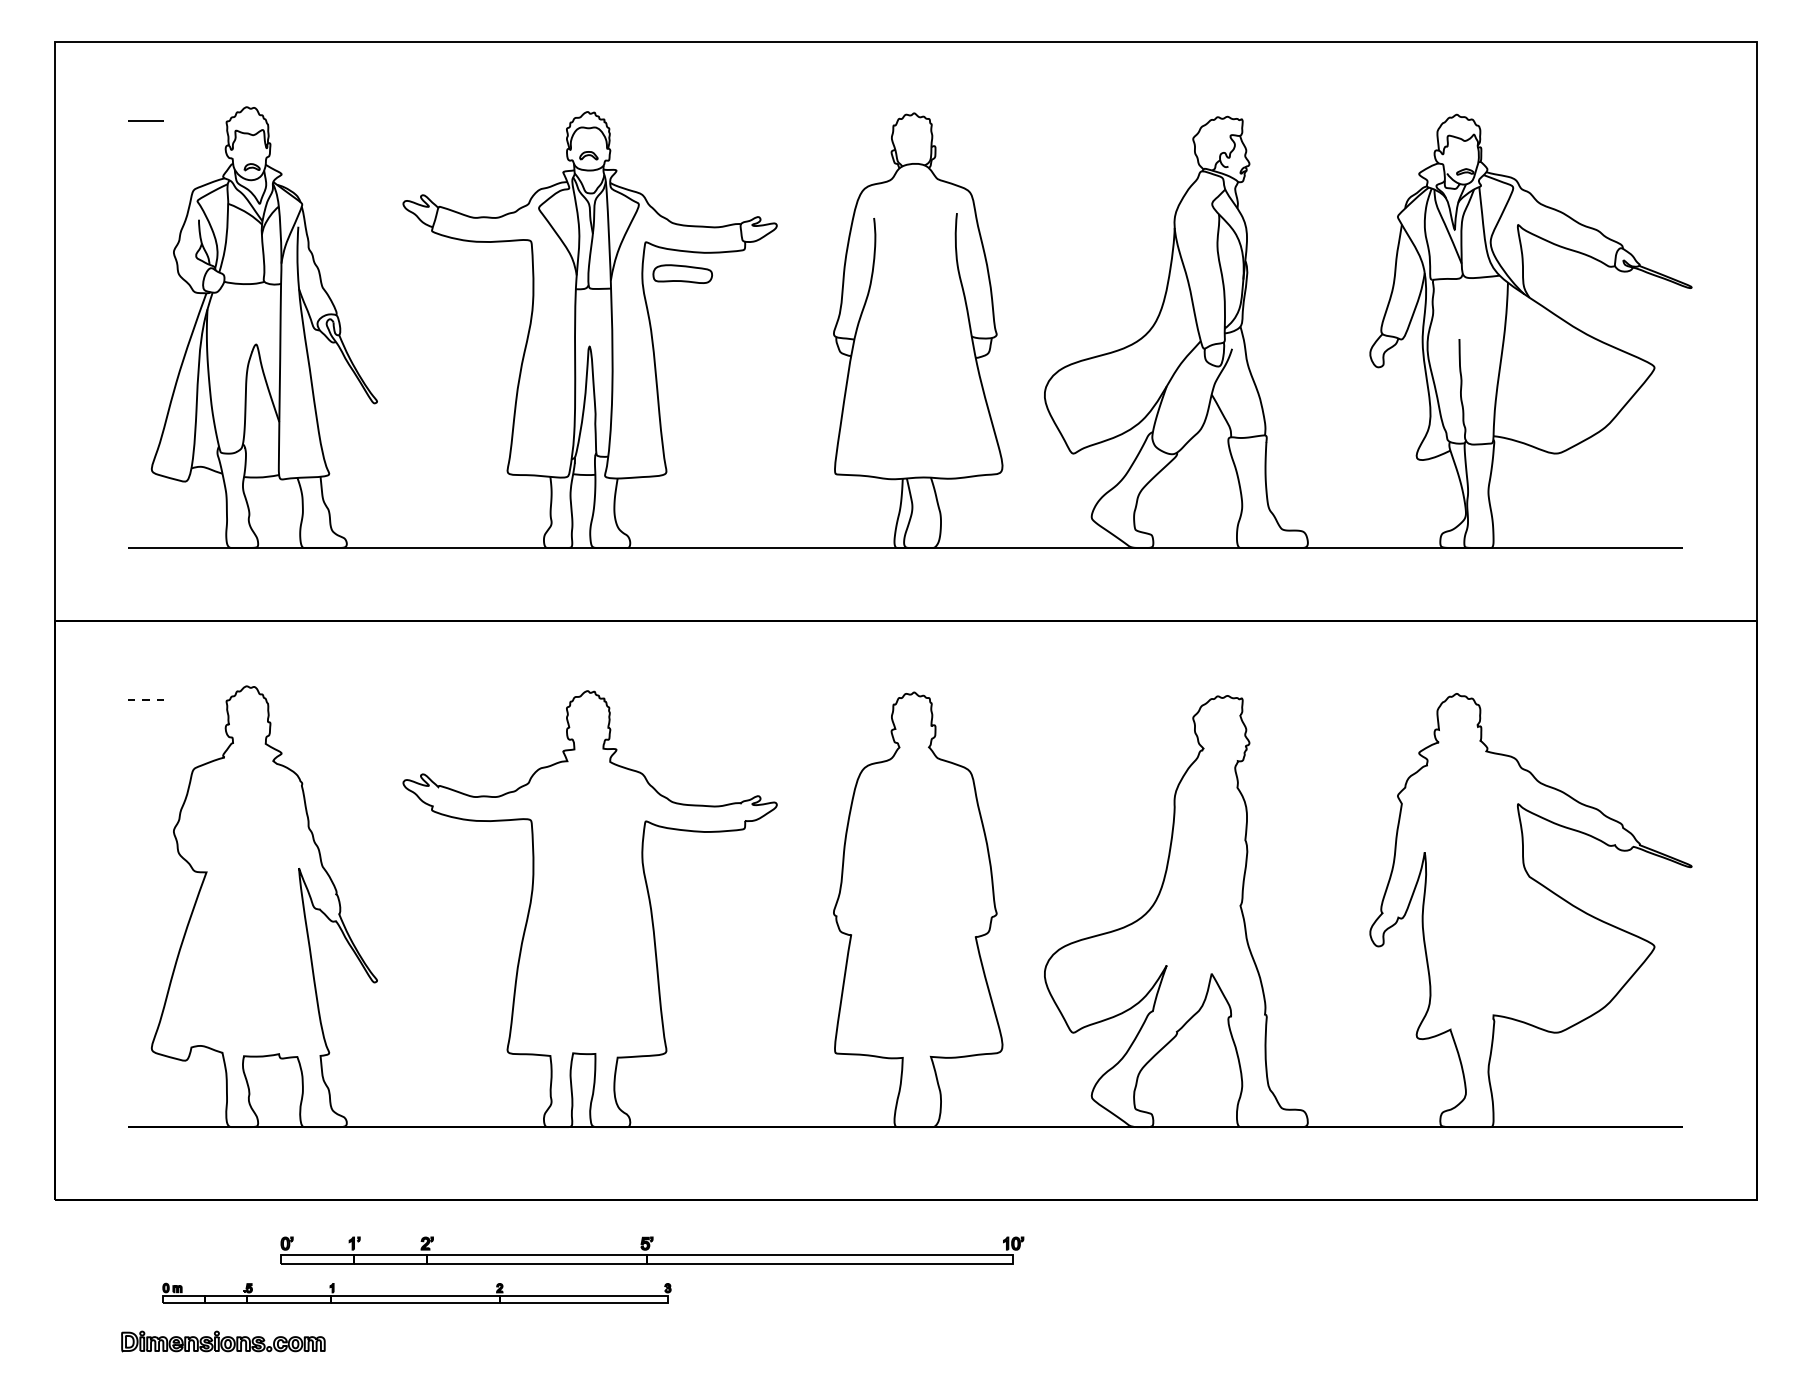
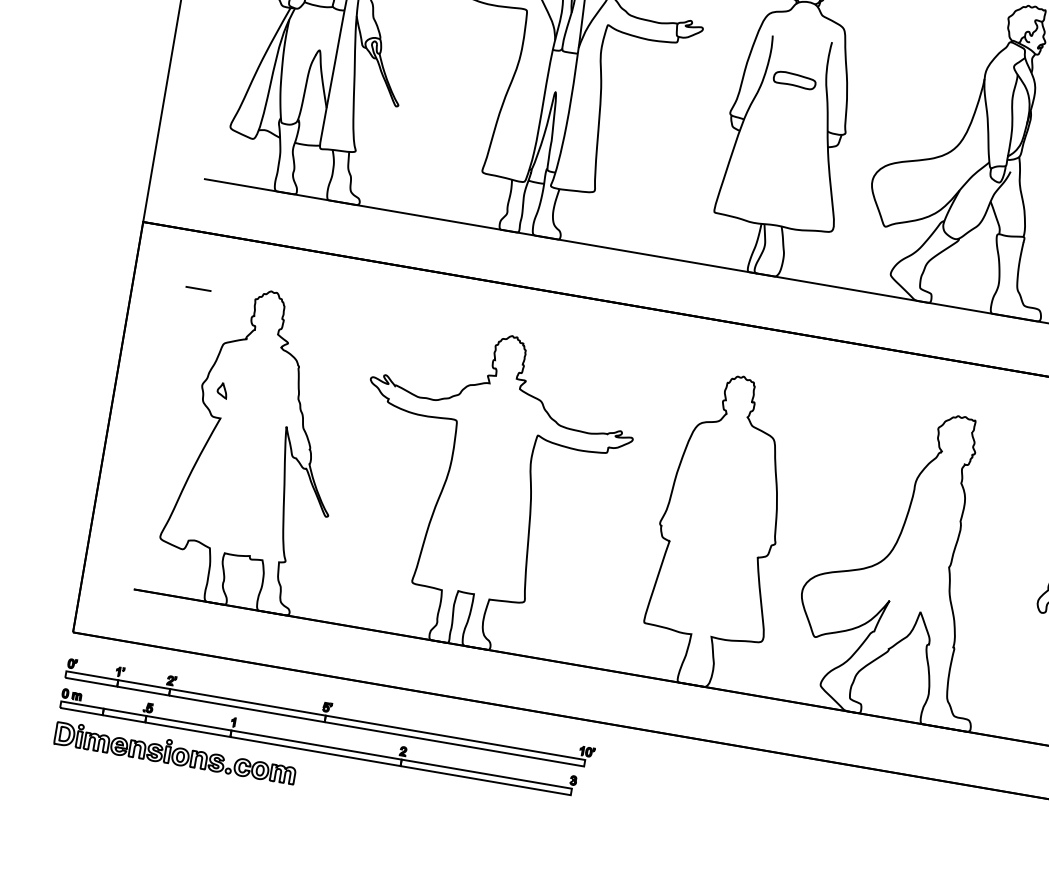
part: (682, 273) -> (794, 79), moved
line: (146, 699) -> (198, 288), dashed -> solid
part: (202, 833) -> (222, 390), added
part: (652, 1250) -> (330, 713), moved
part: (416, 1292) -> (318, 741), size x1.43
part: (223, 1341) -> (175, 752), size x1.67

